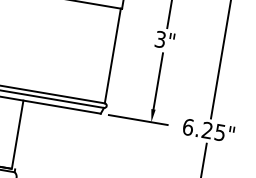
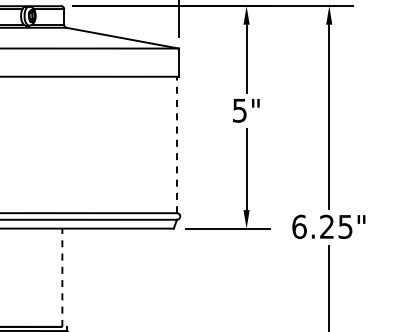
text: (160, 38) -> (239, 109), 3" -> 5"
line: (113, 55) -> (177, 144), solid -> dashed
line: (17, 134) -> (62, 277), solid -> dashed

